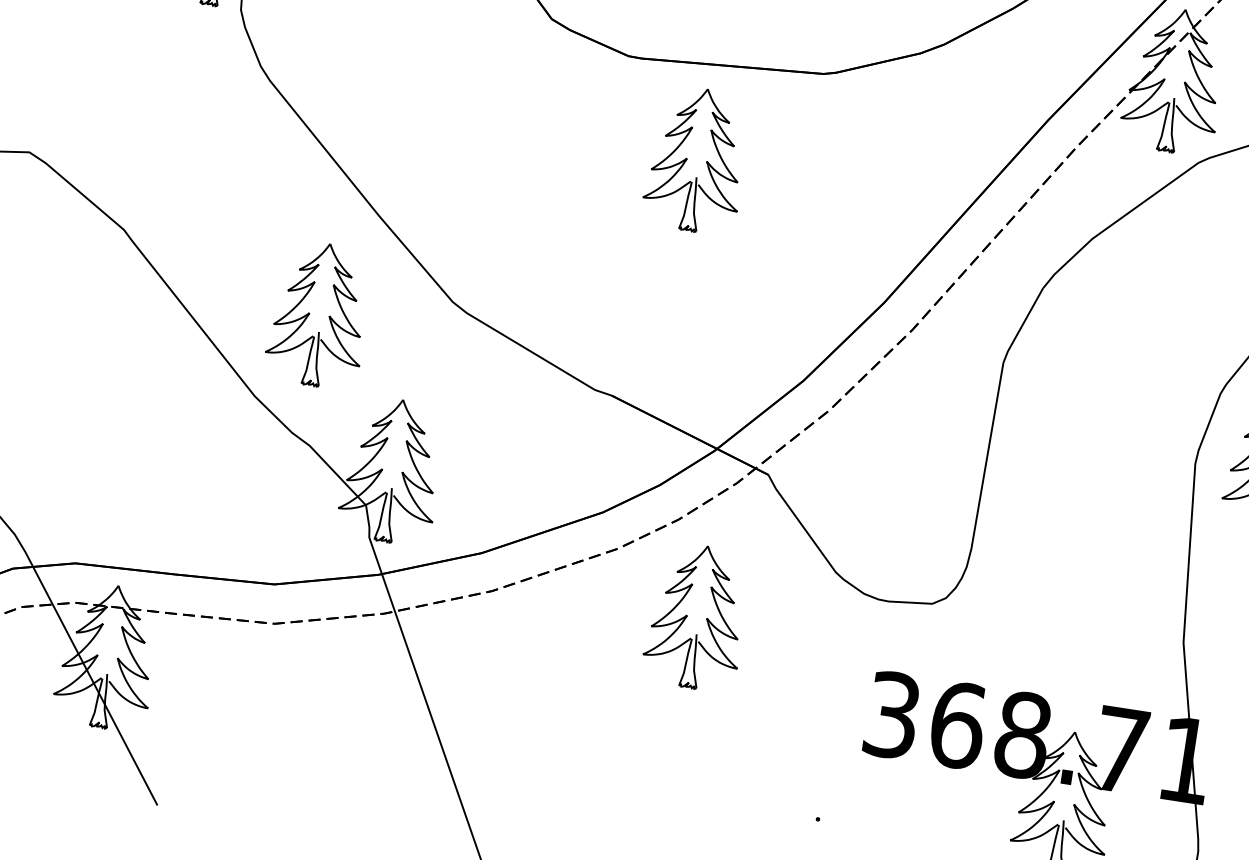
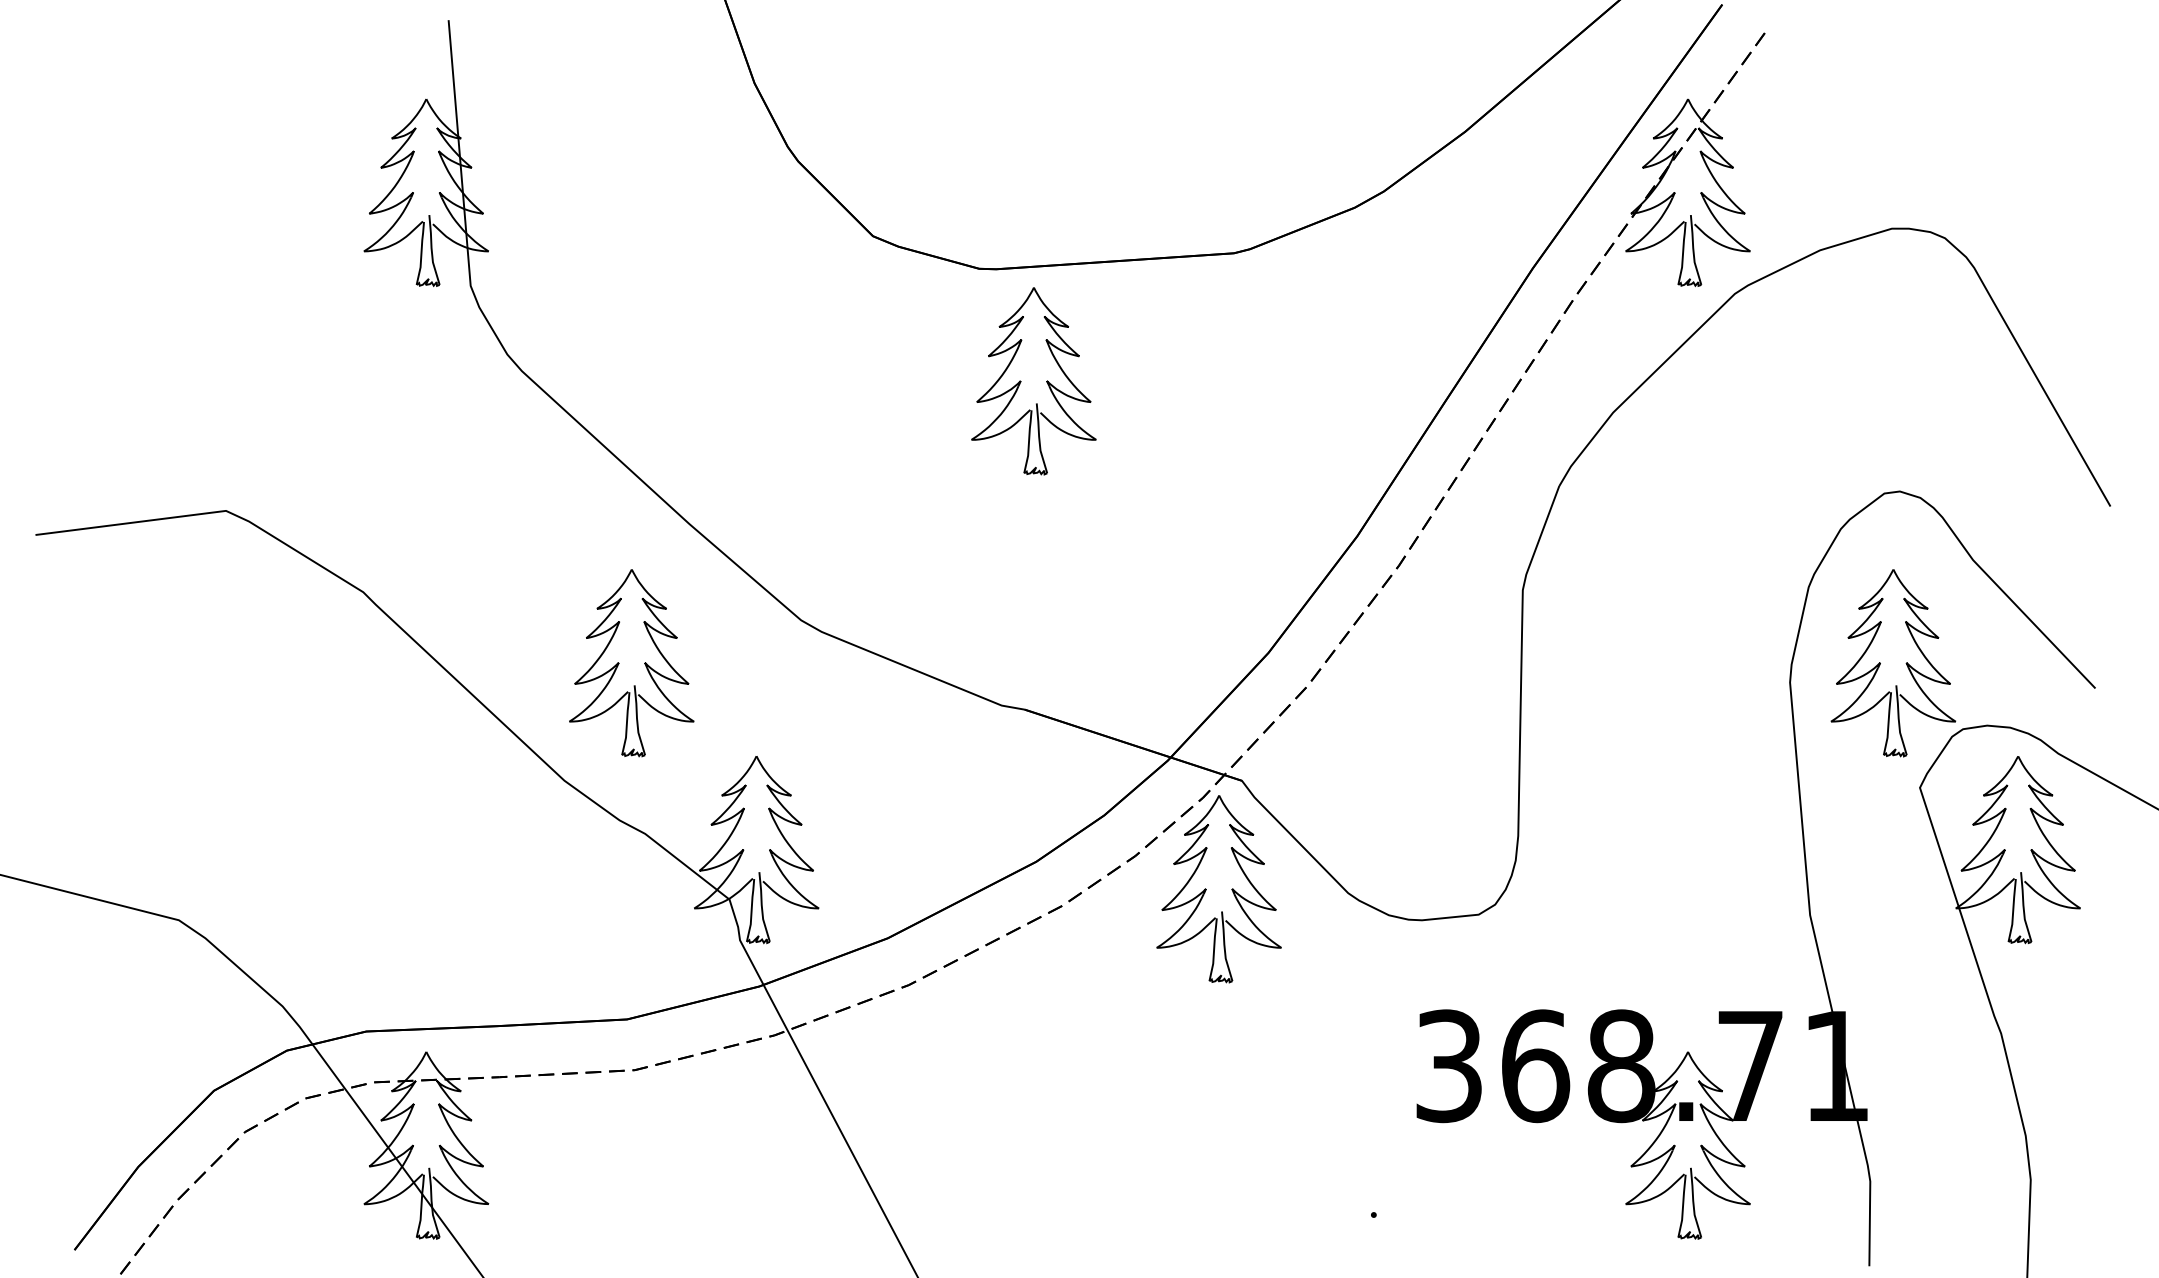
part: (687, 158) -> (1021, 381), moved
part: (687, 615) -> (1206, 889), moved

